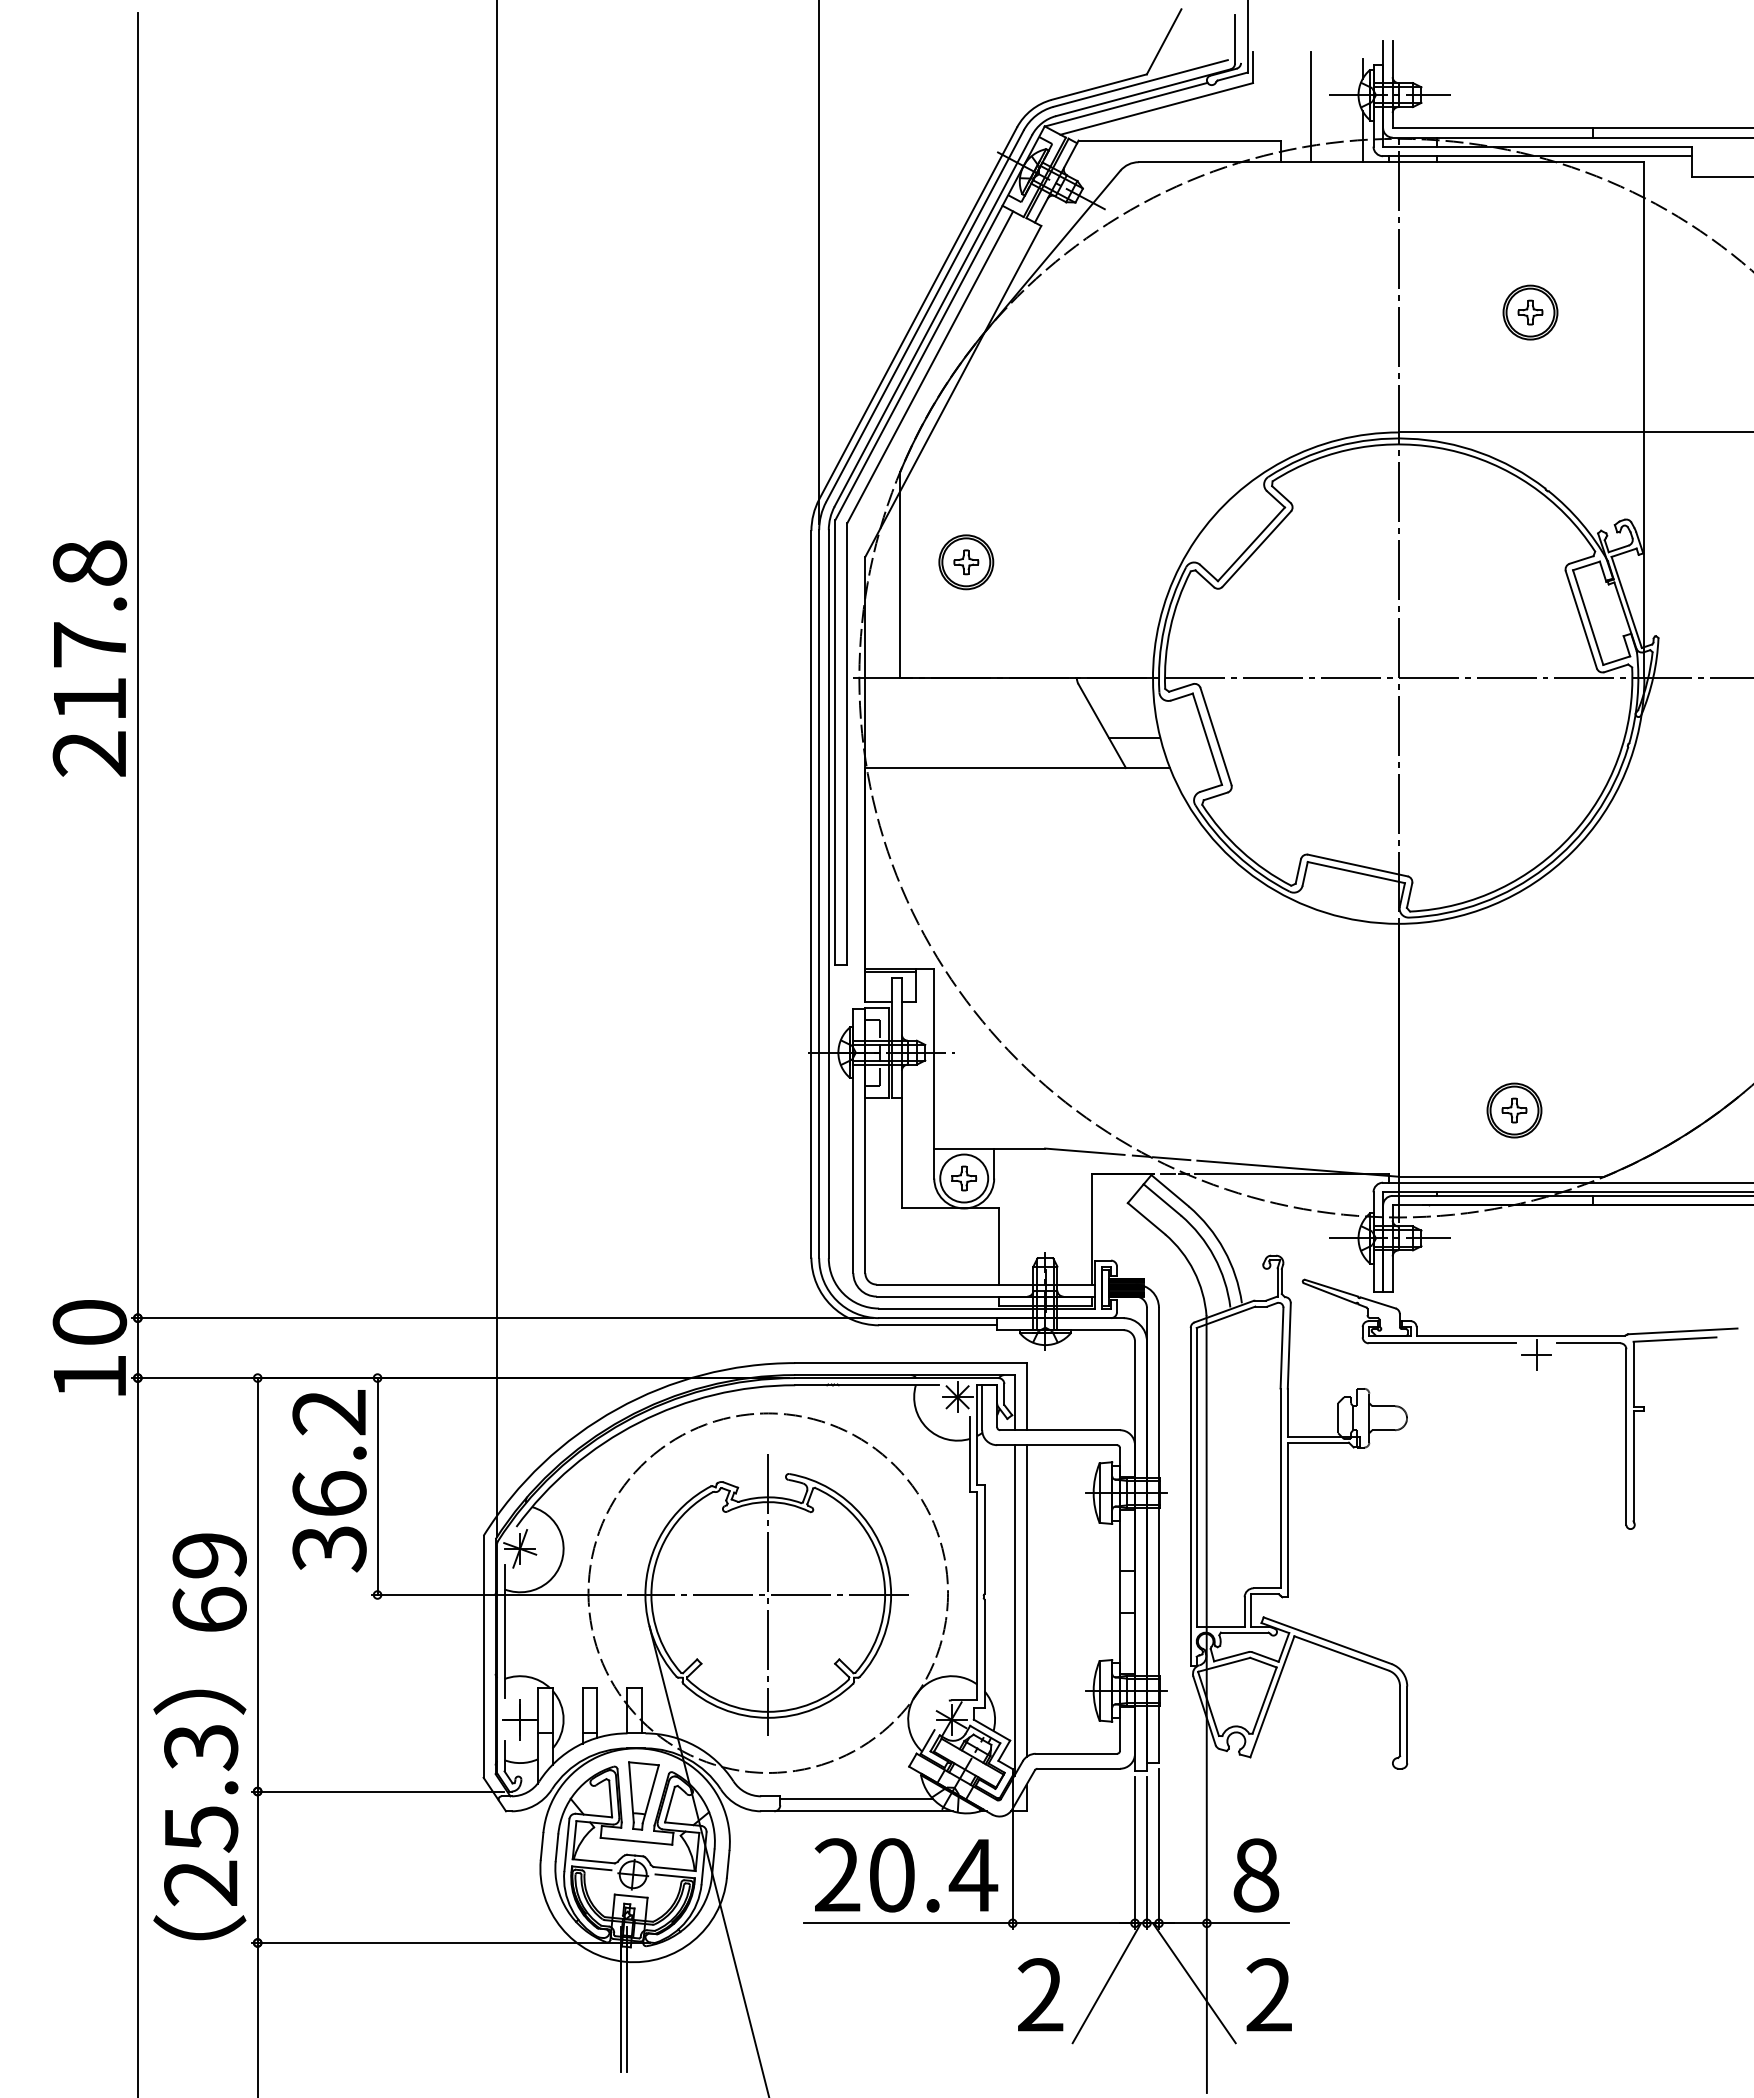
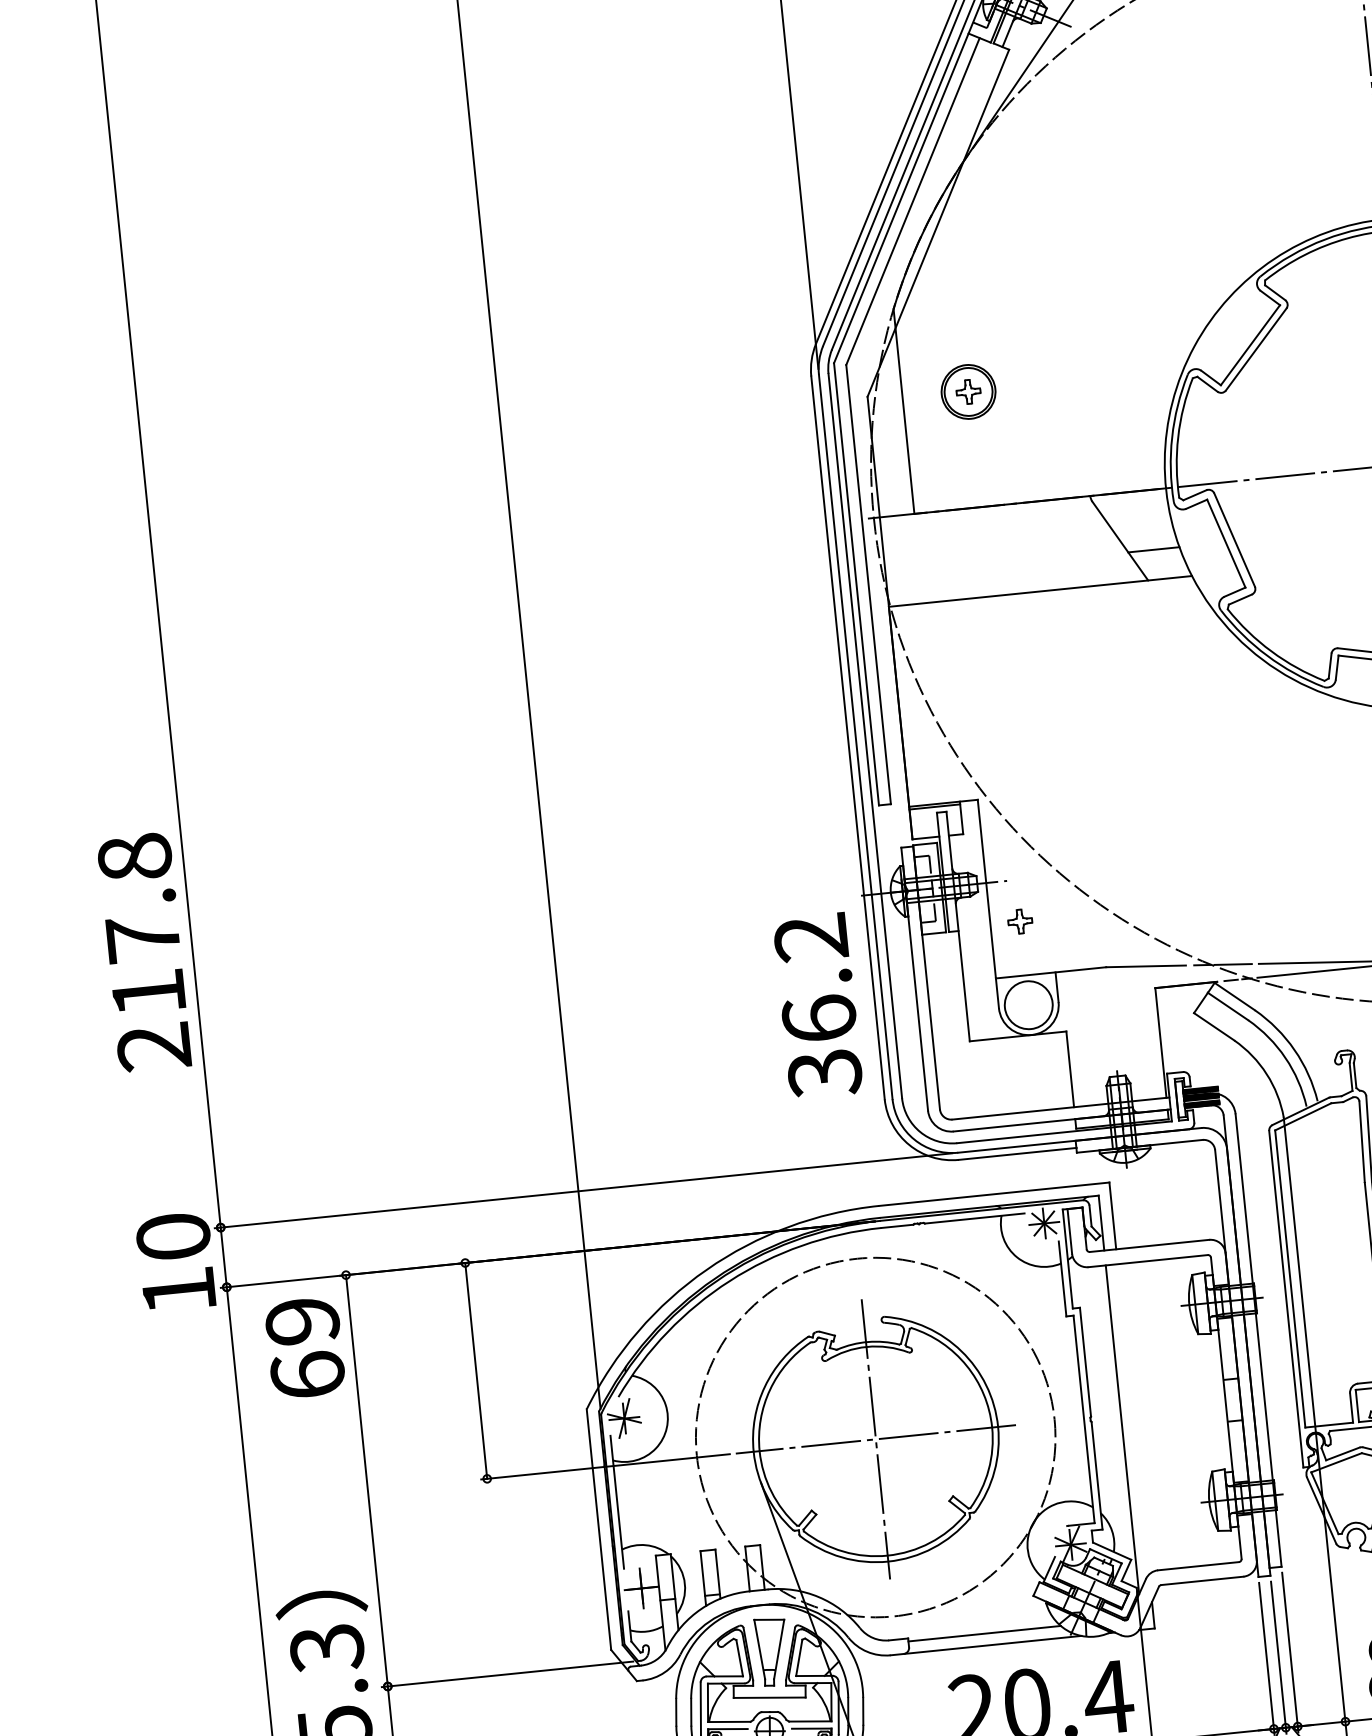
text: (89, 658) -> (144, 952), moved
part: (964, 1178) -> (1020, 921), moved
text: (329, 1481) -> (818, 1006), moved
text: (209, 1582) -> (304, 1348), moved
line: (1026, 1601) -> (1133, 1419), removed

